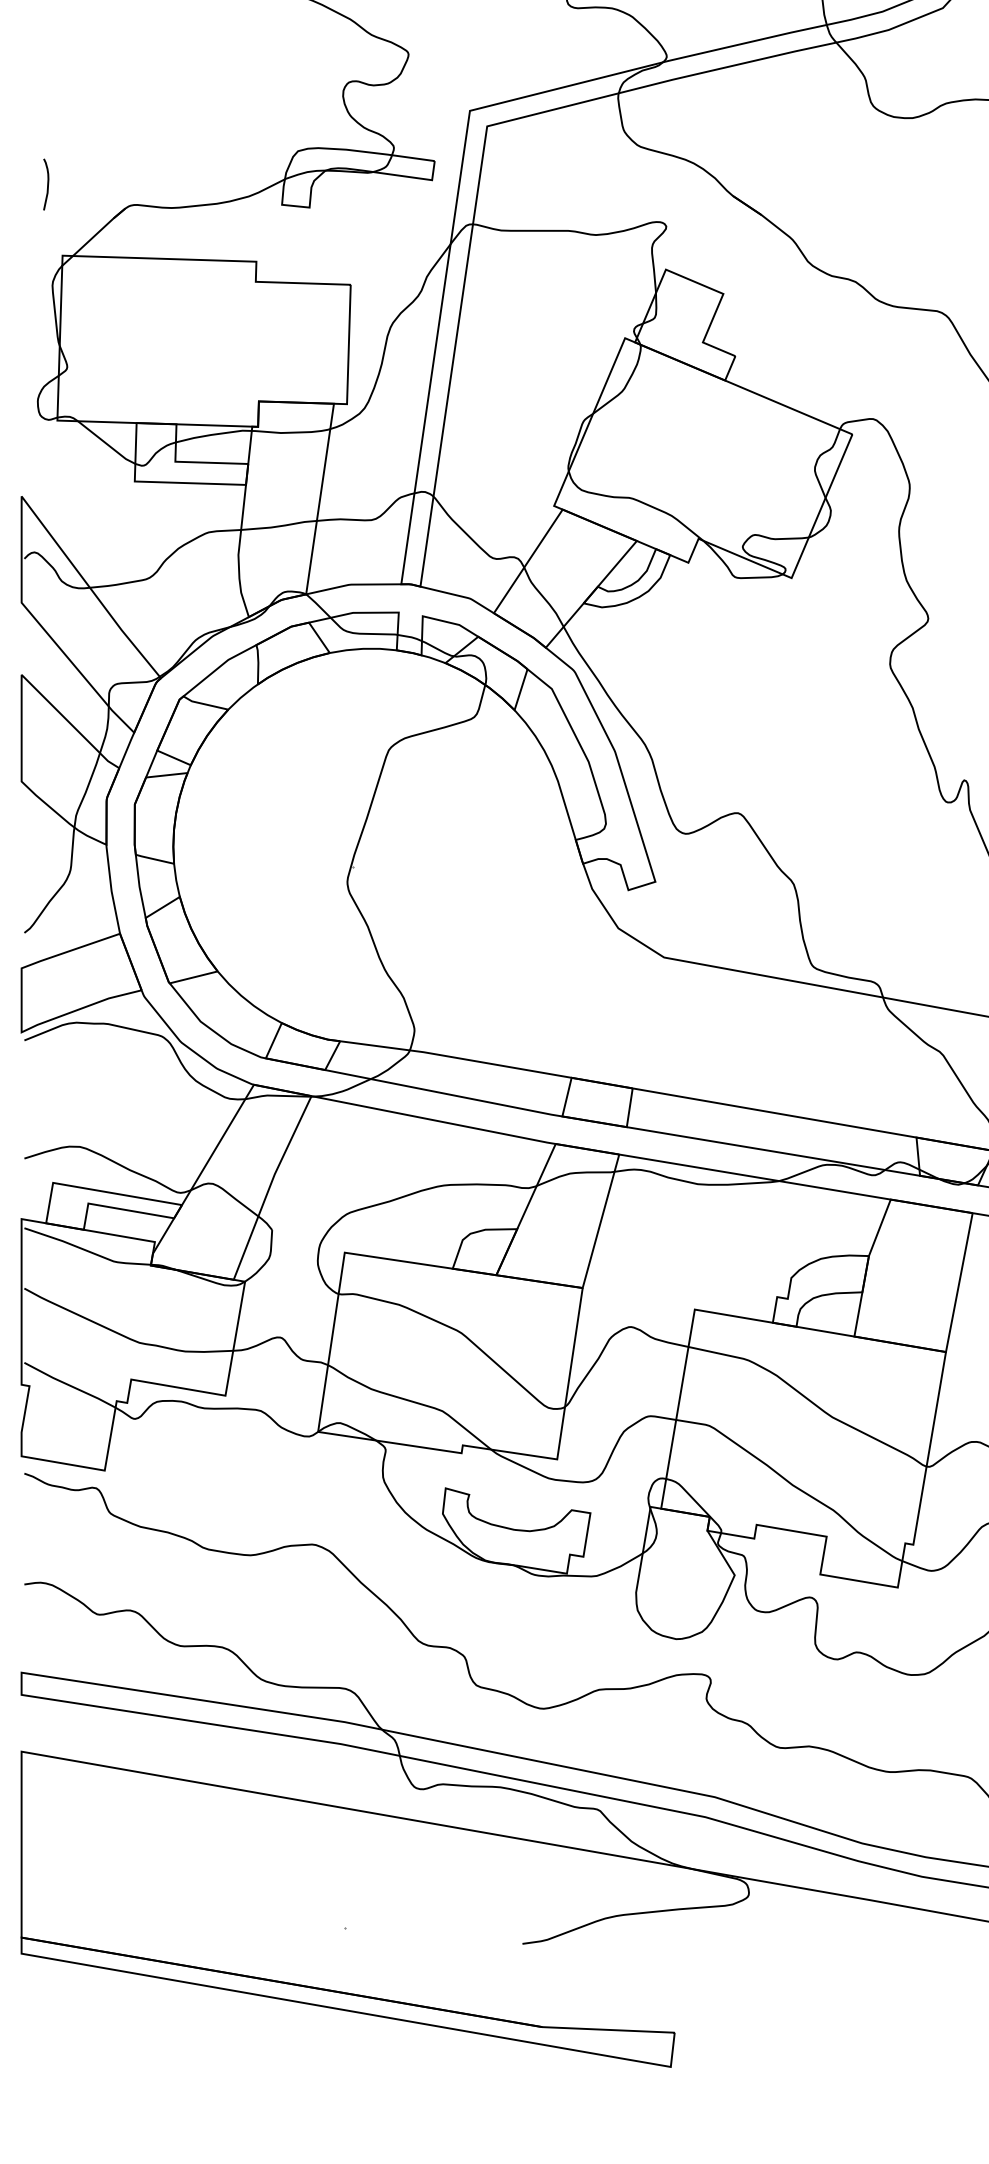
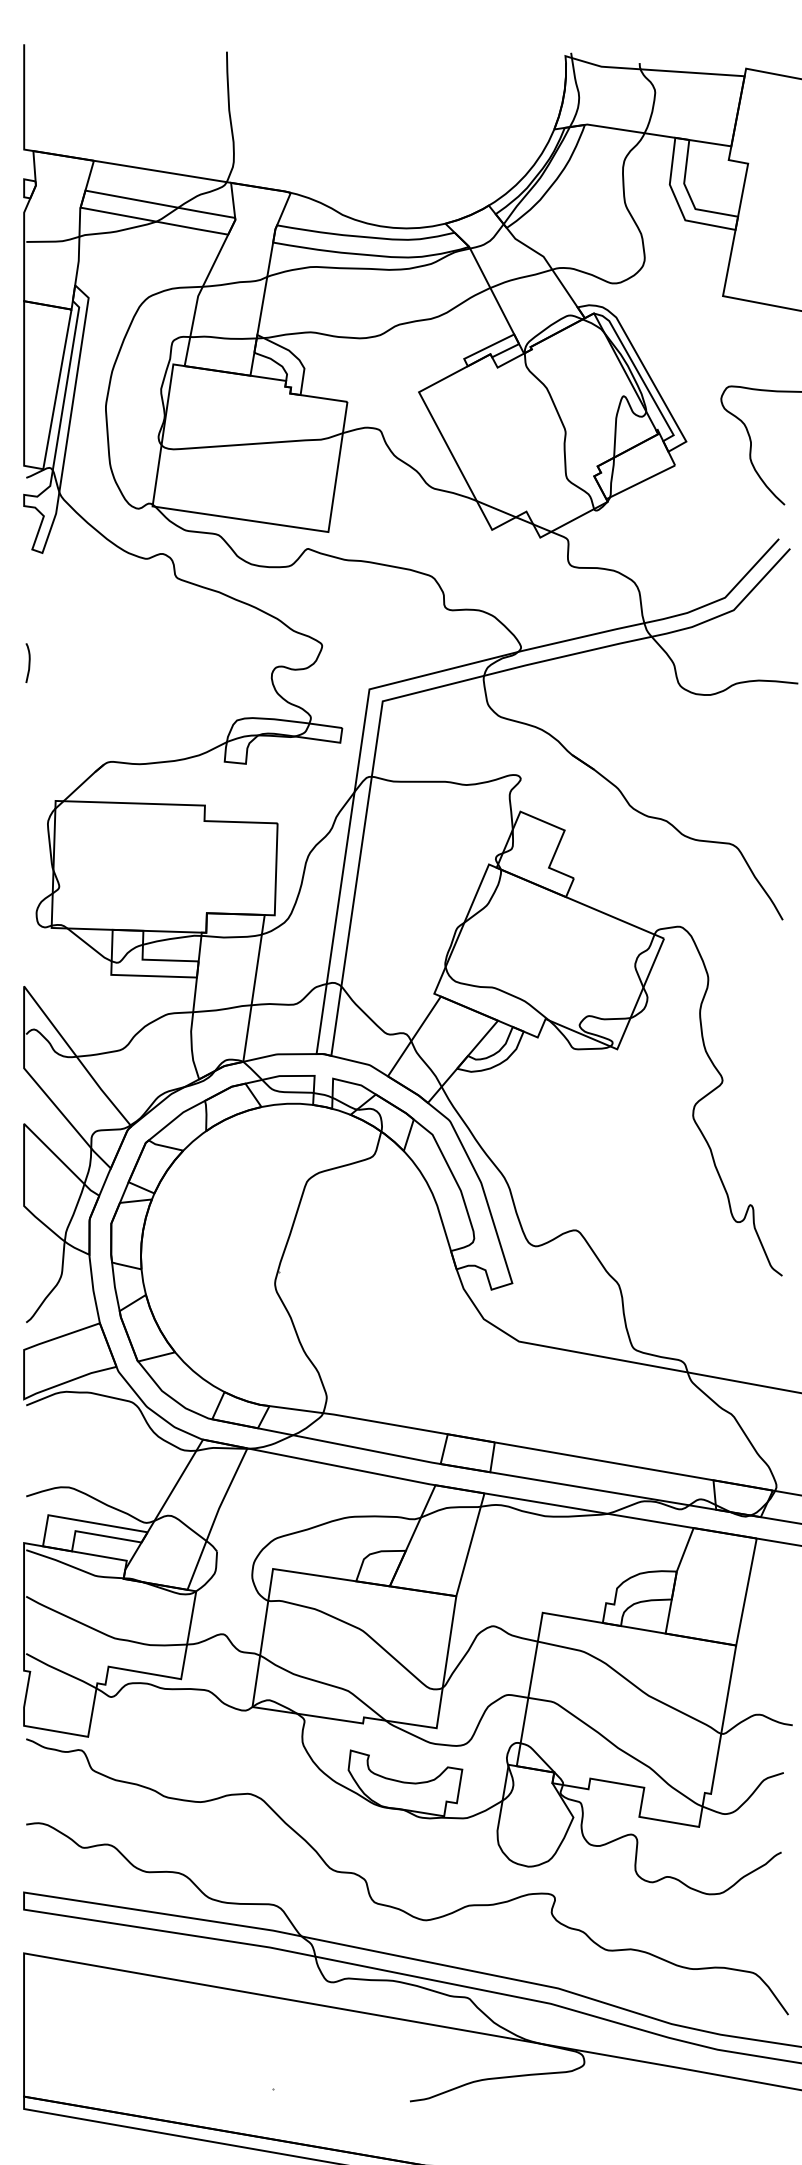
curve: (46, 183) -> (28, 662), moved

